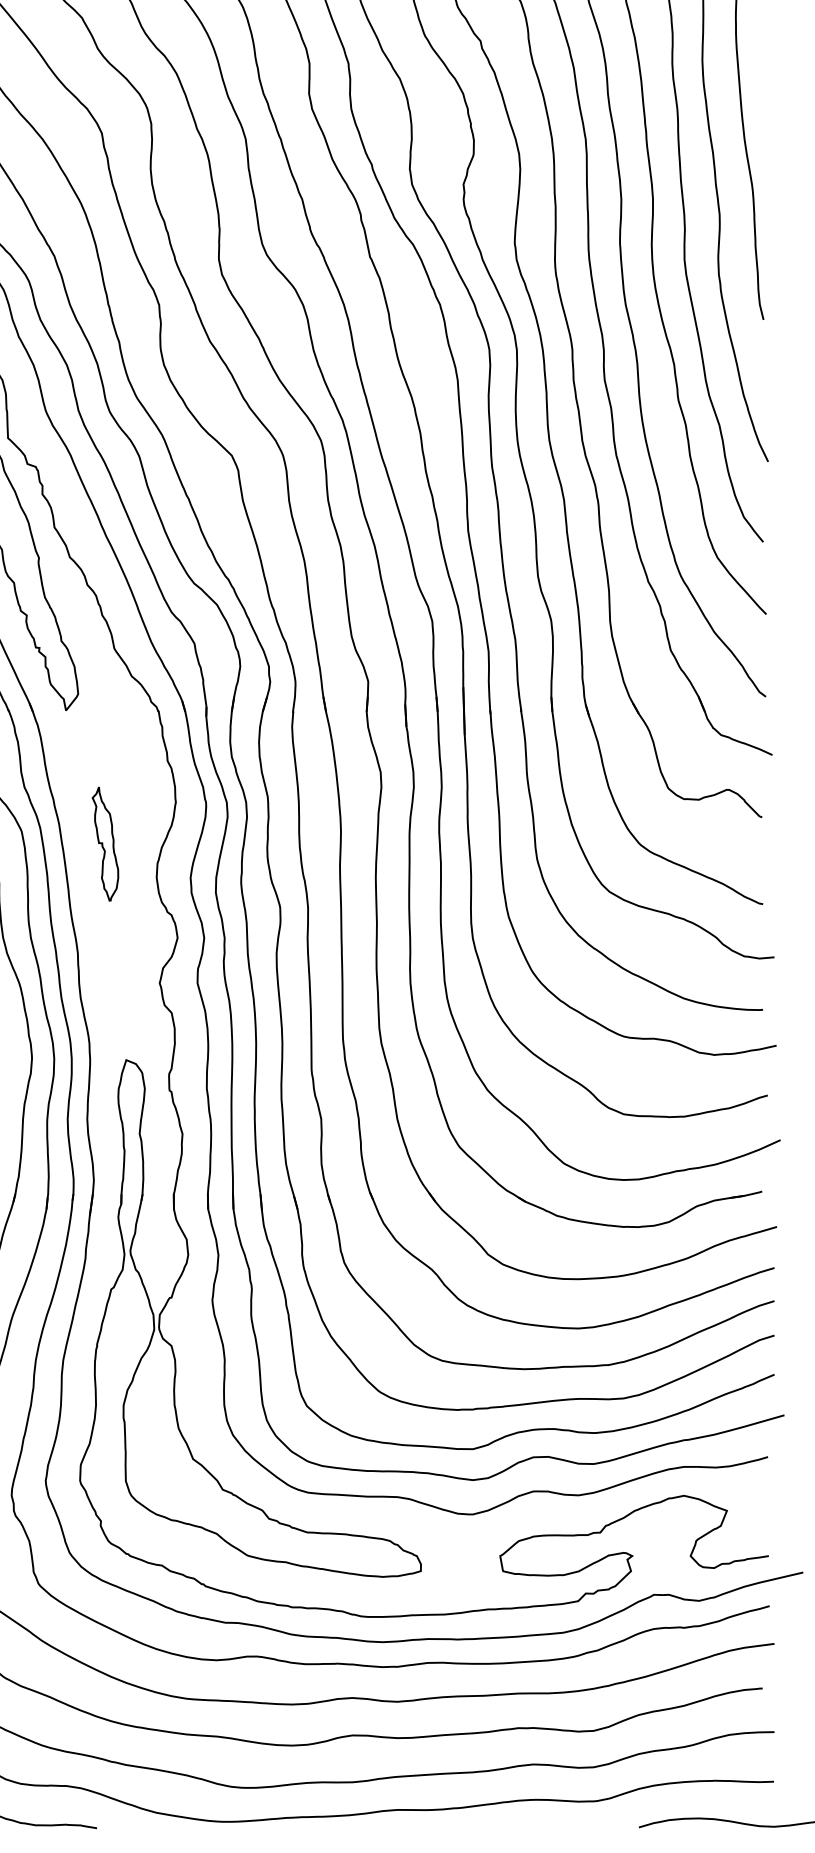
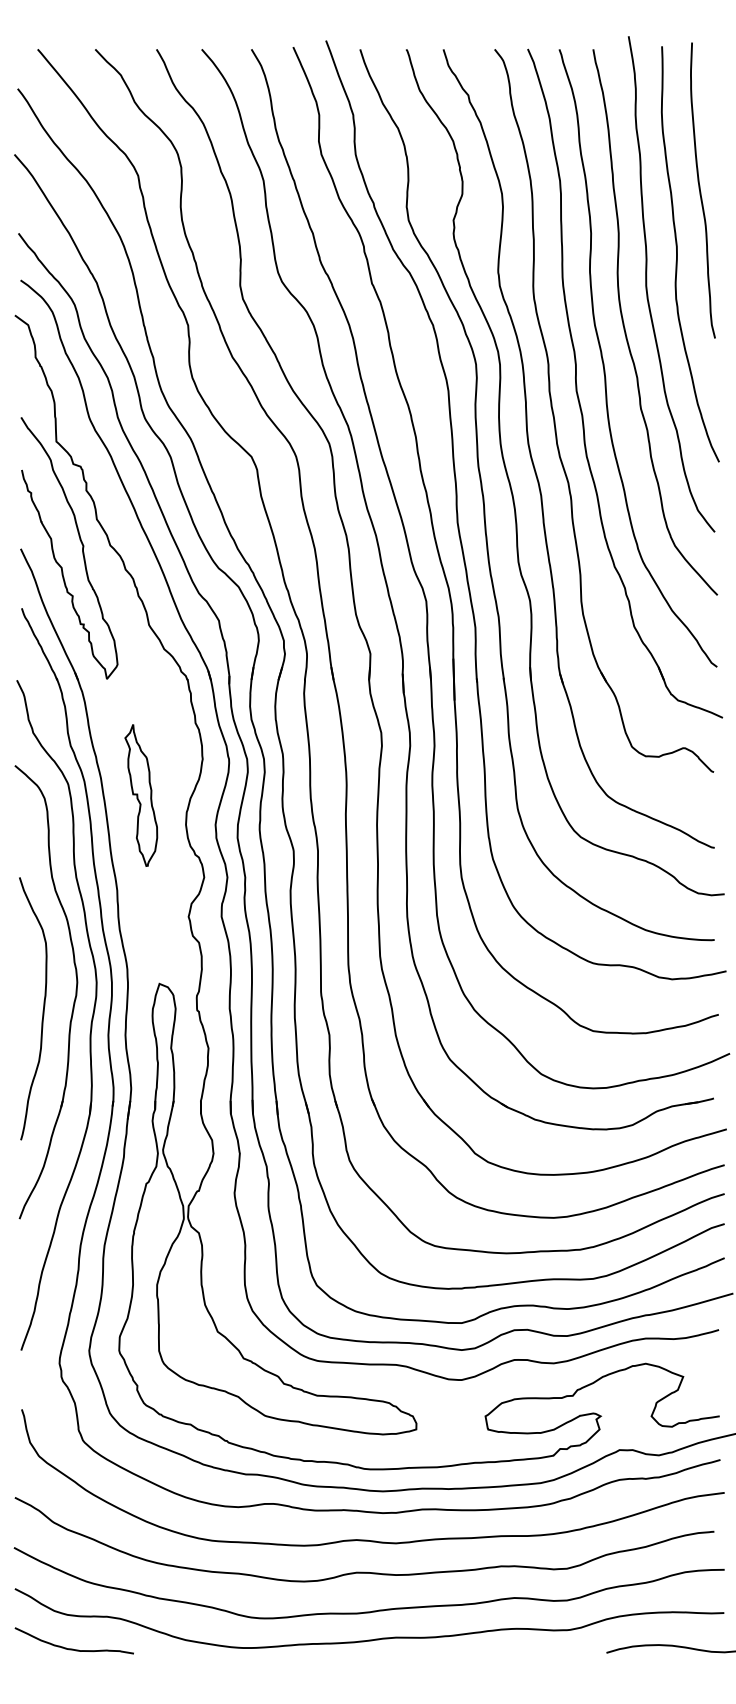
part: (105, 844) -> (141, 795), size x1.43

